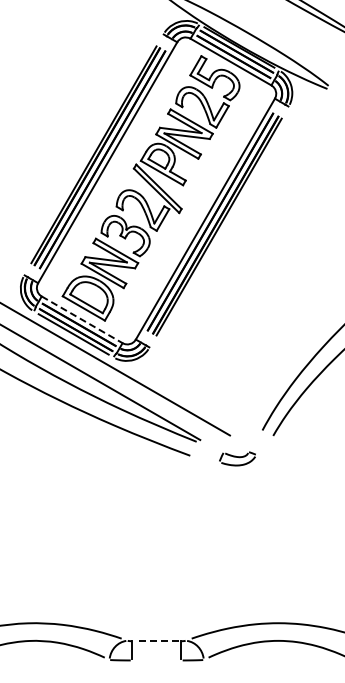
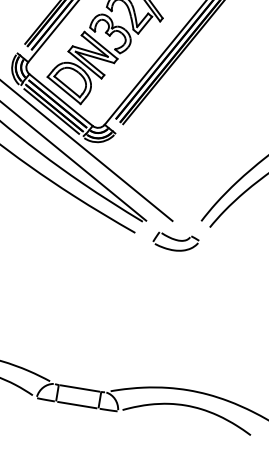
line: (82, 319) -> (61, 99), dashed -> solid
part: (237, 458) -> (175, 241), size x1.43
line: (156, 641) -> (79, 388), dashed -> solid
line: (156, 660) -> (77, 405), added

